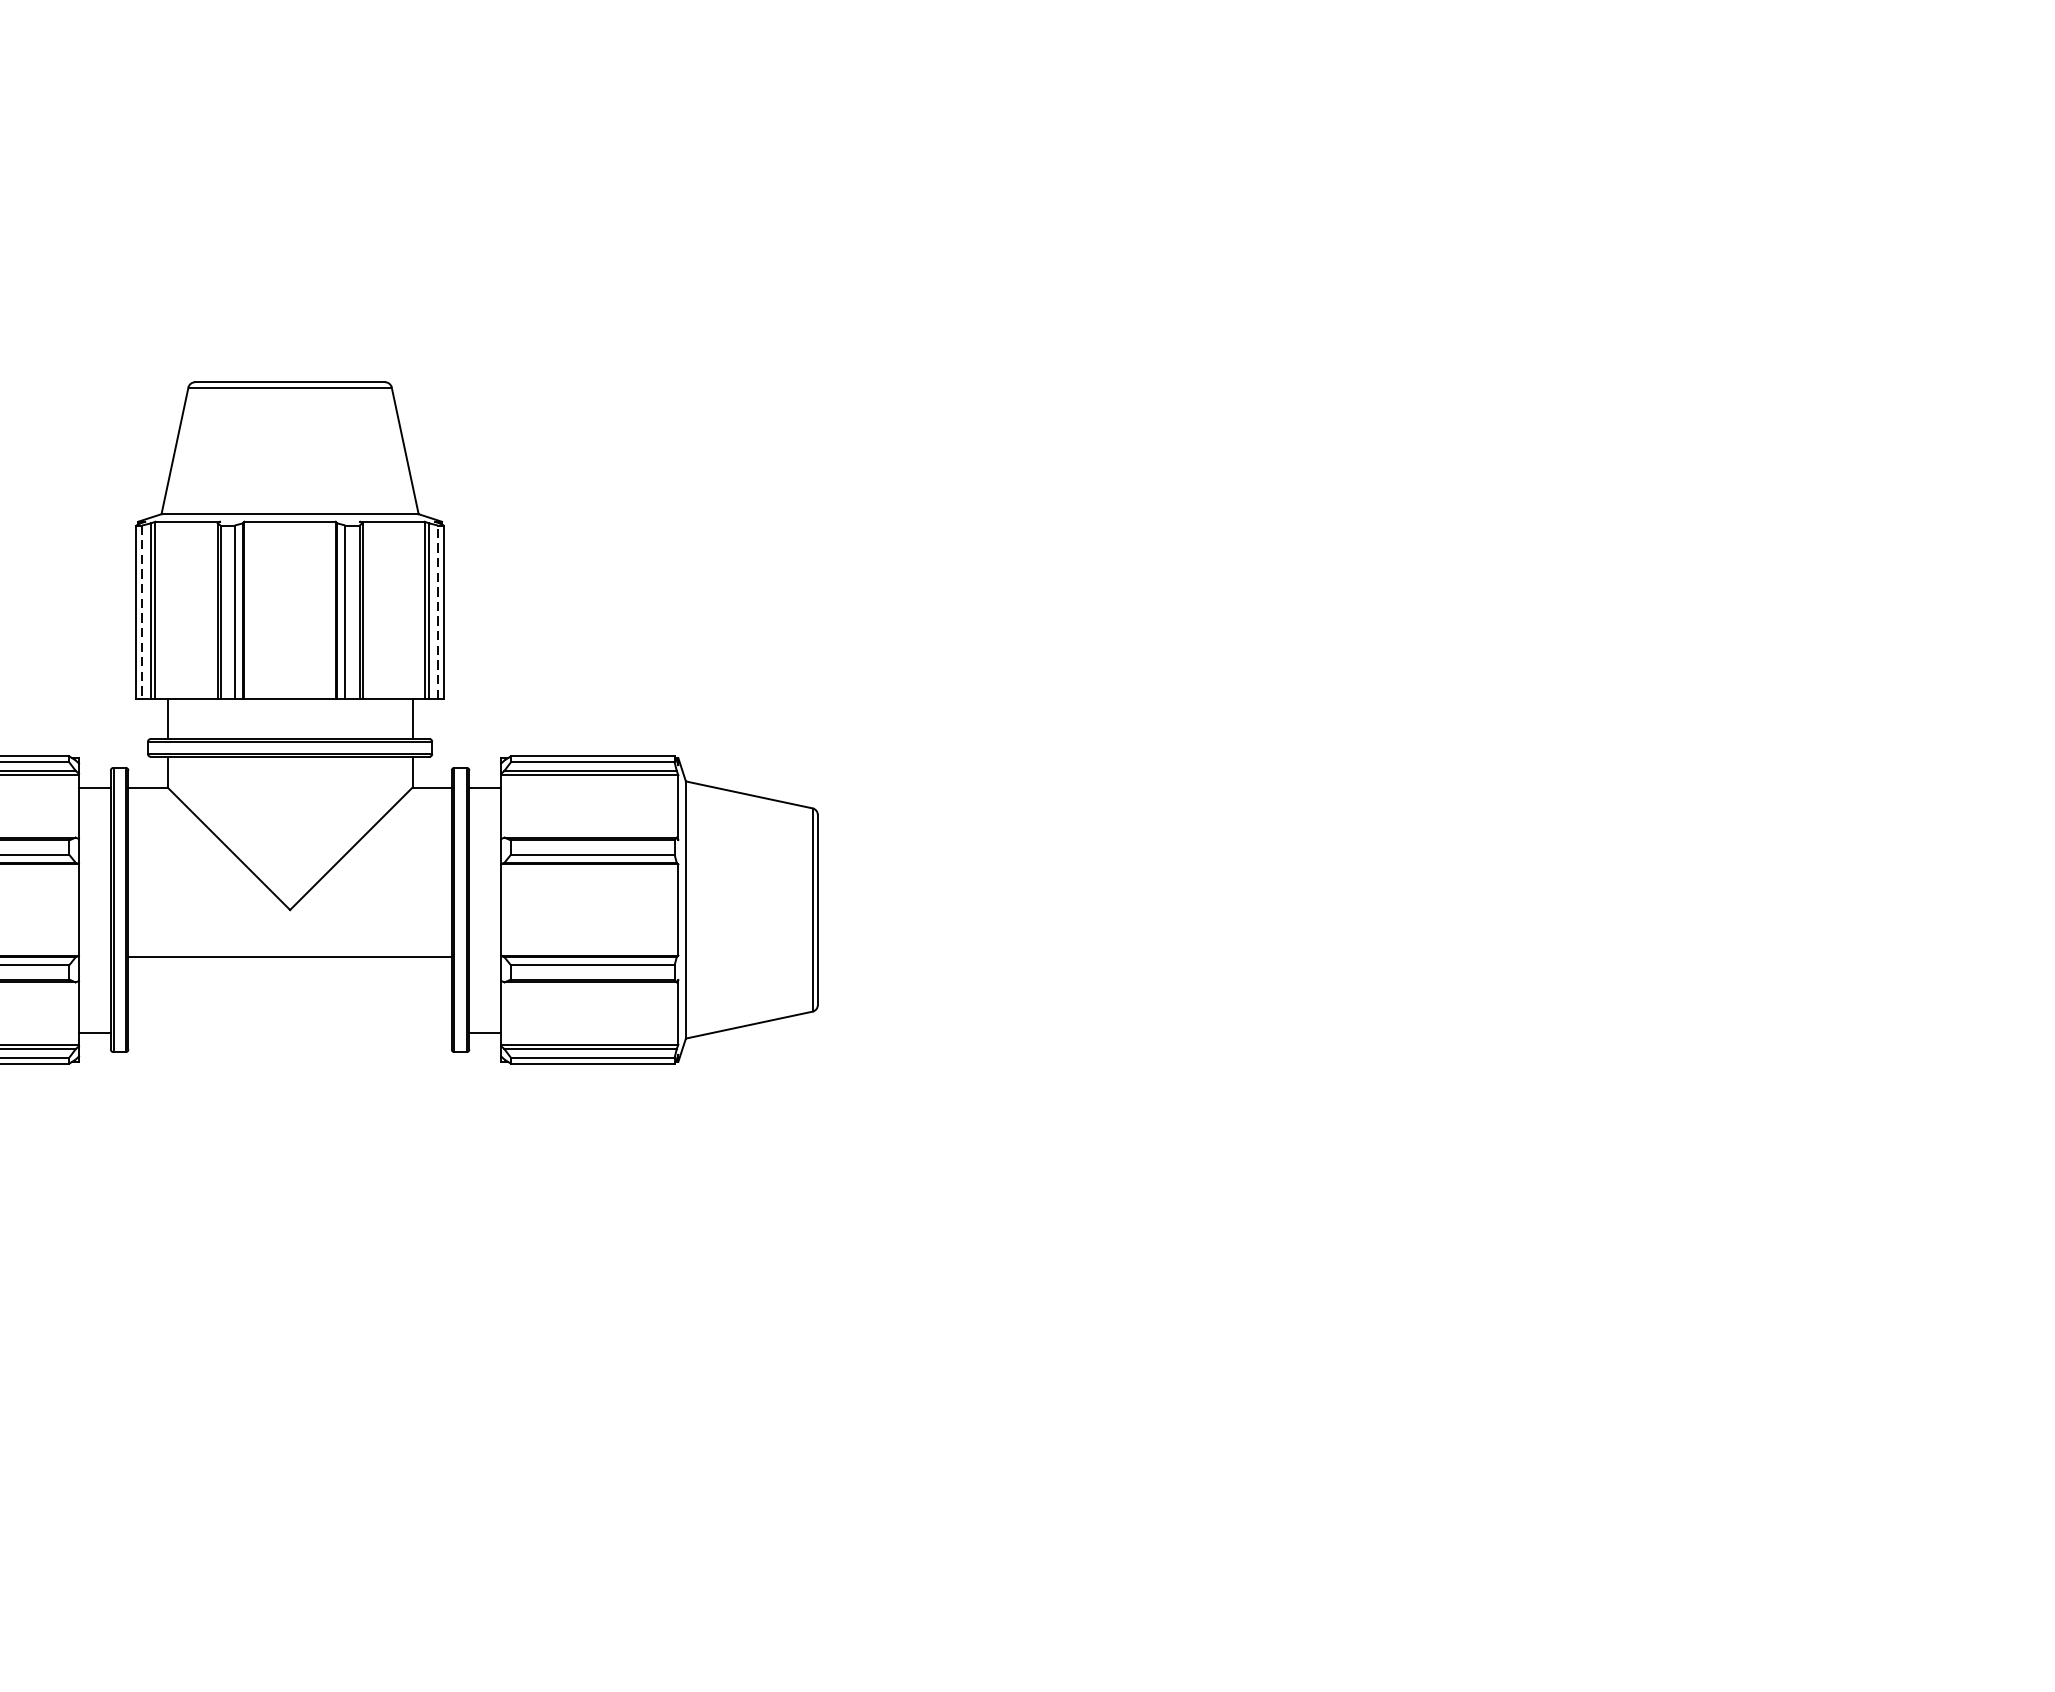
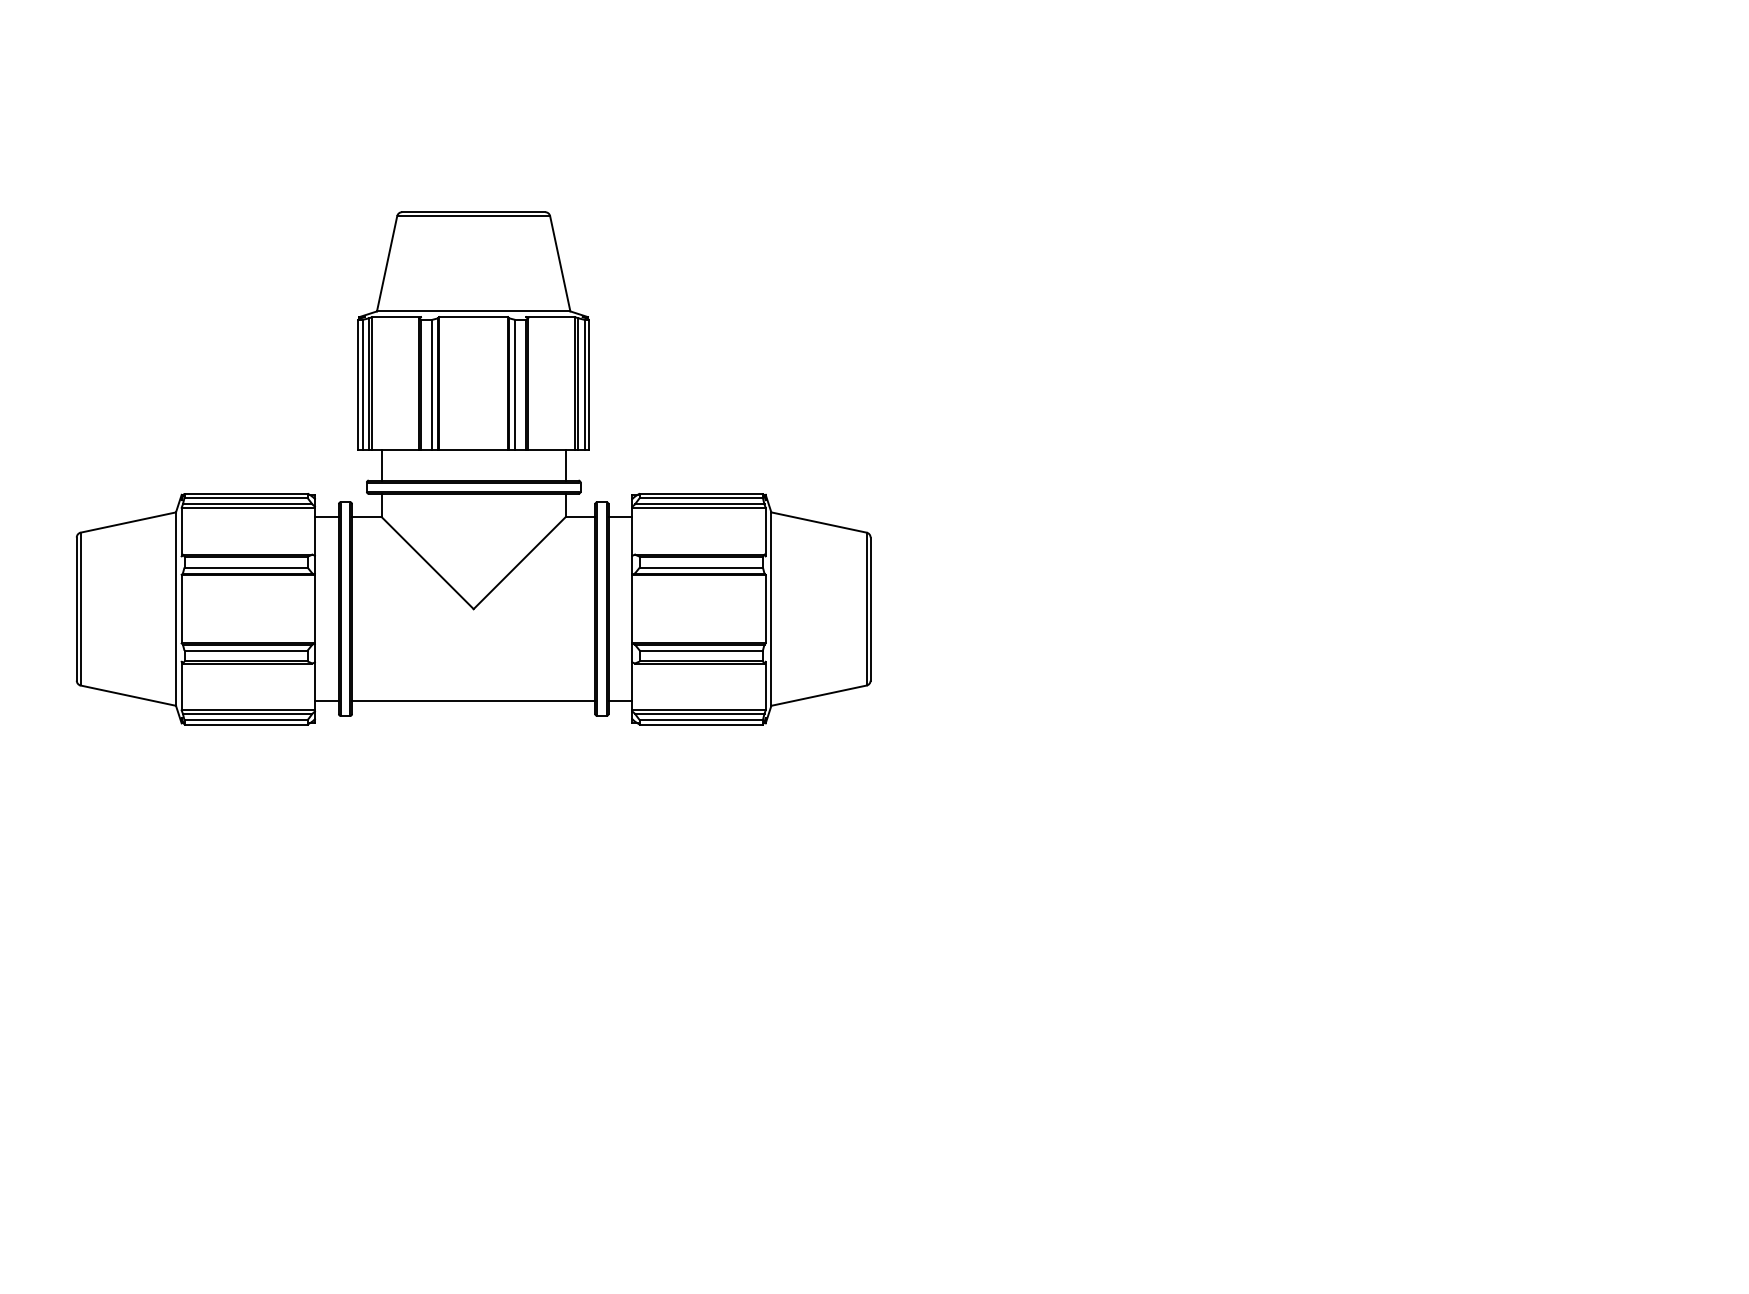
line: (437, 611) -> (584, 384), dashed -> solid
line: (142, 612) -> (362, 385), dashed -> solid
line: (289, 957) -> (473, 701), moved

